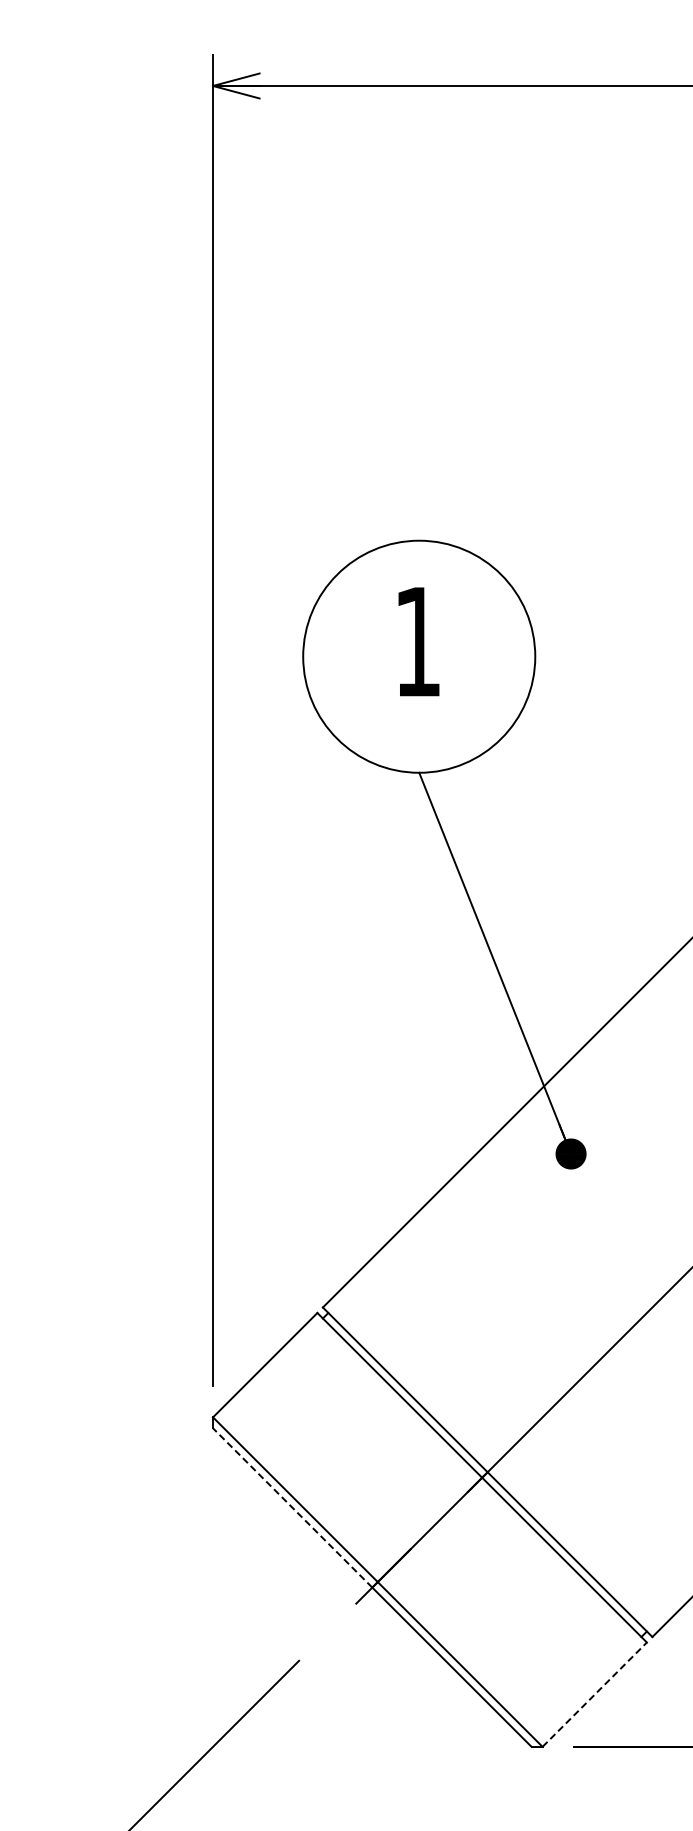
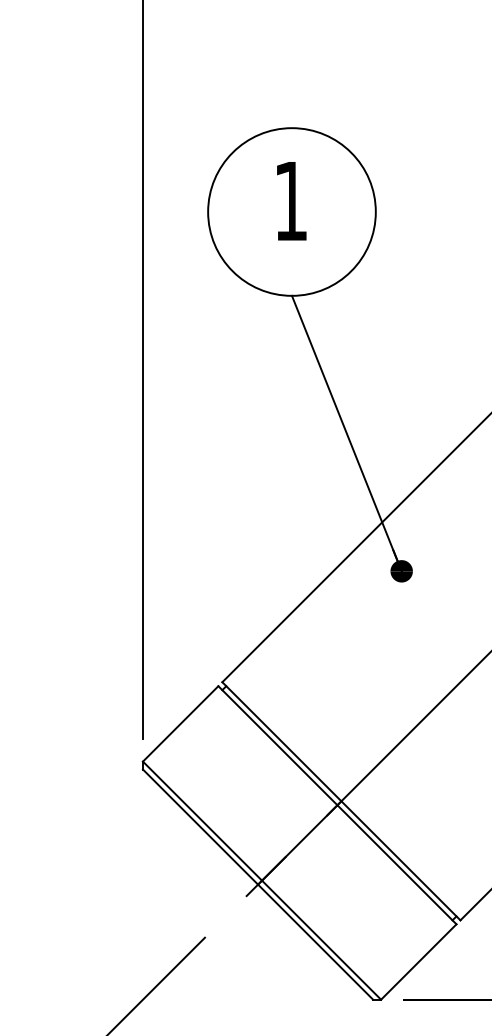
line: (292, 1507) -> (200, 826), dashed -> solid
line: (594, 1694) -> (418, 961), dashed -> solid

